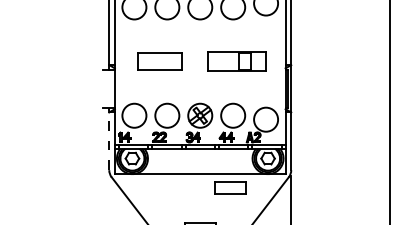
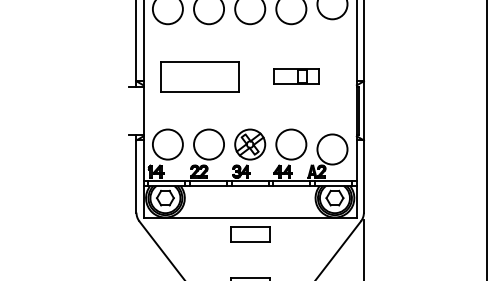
part: (159, 61) -> (199, 76), size x1.43
part: (237, 61) -> (296, 76), size x0.62
line: (109, 138) -> (136, 173), dashed -> solid
part: (230, 187) -> (250, 234), moved

